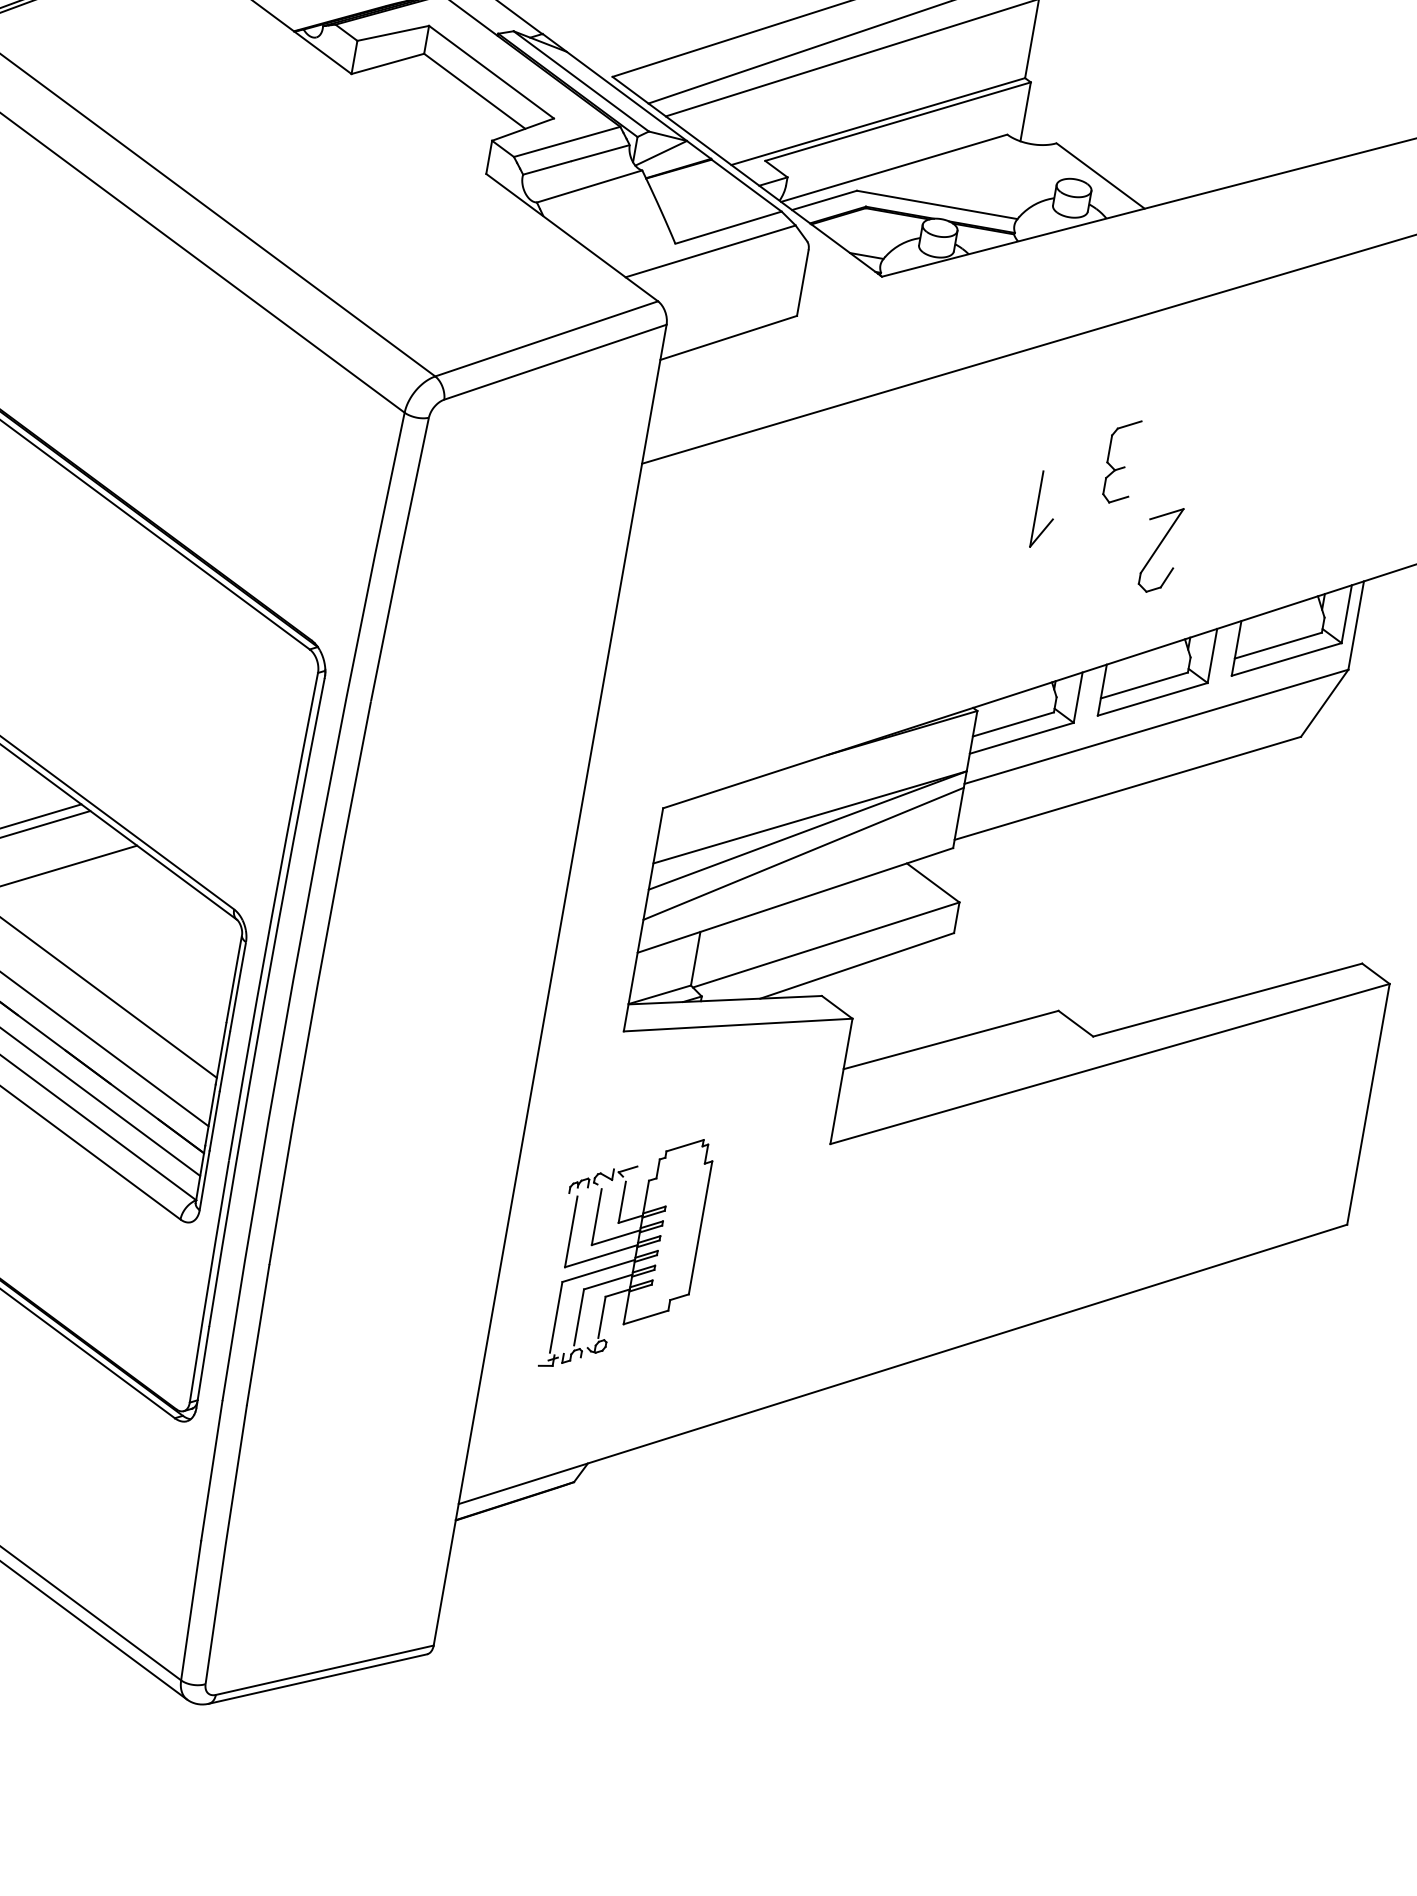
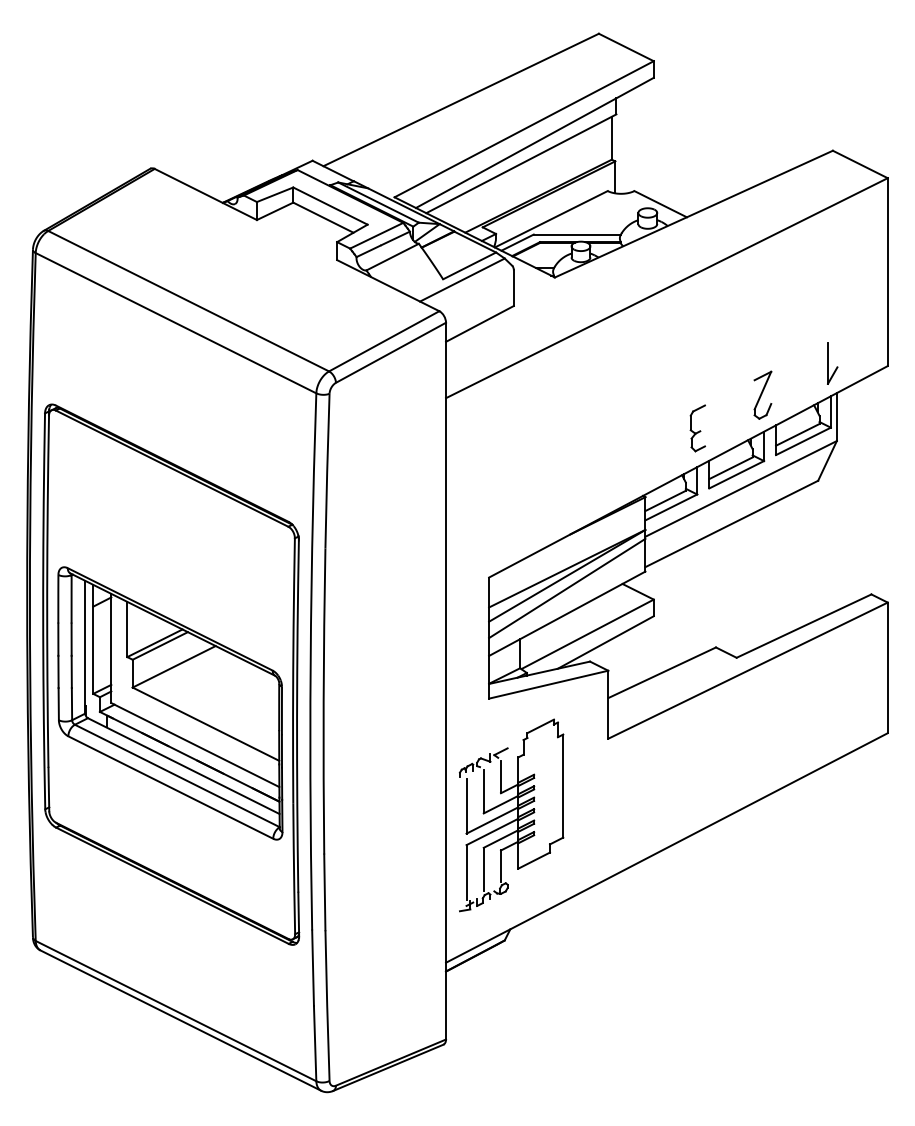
part: (1120, 461) -> (697, 428), moved
part: (1045, 510) -> (832, 363), moved
part: (1160, 548) -> (762, 394), moved
part: (627, 1254) -> (511, 815), size x1.43

